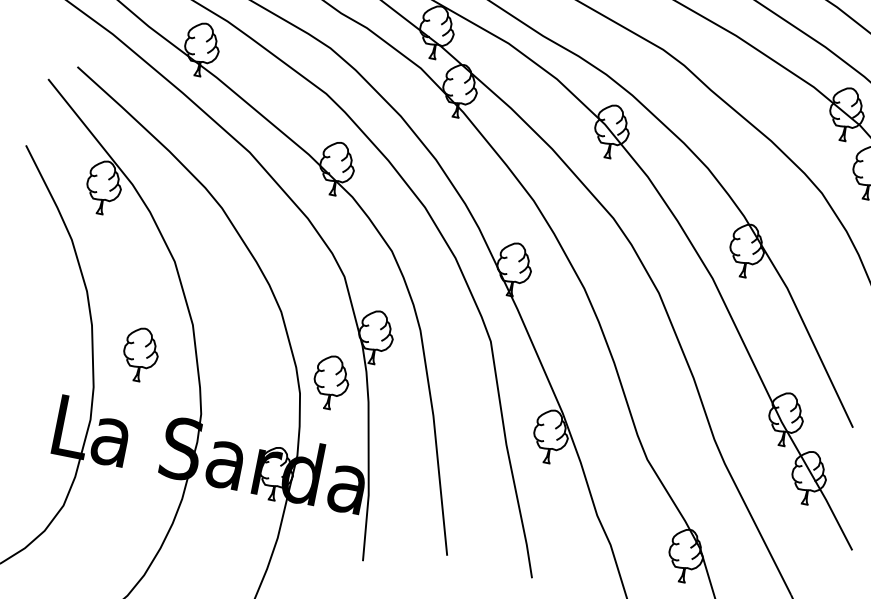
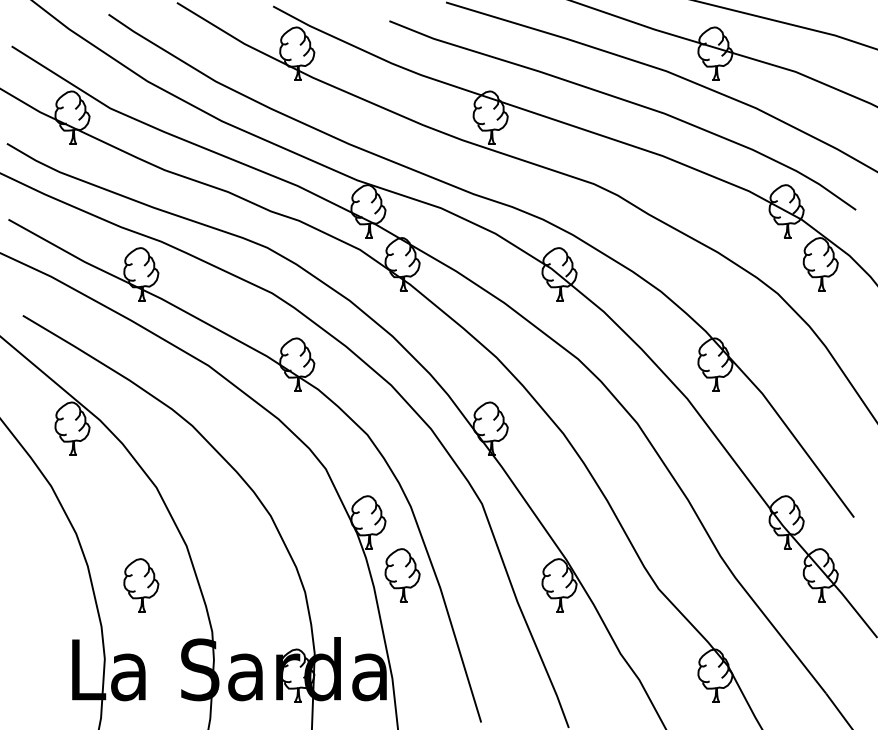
part: (331, 382) -> (402, 575), moved

